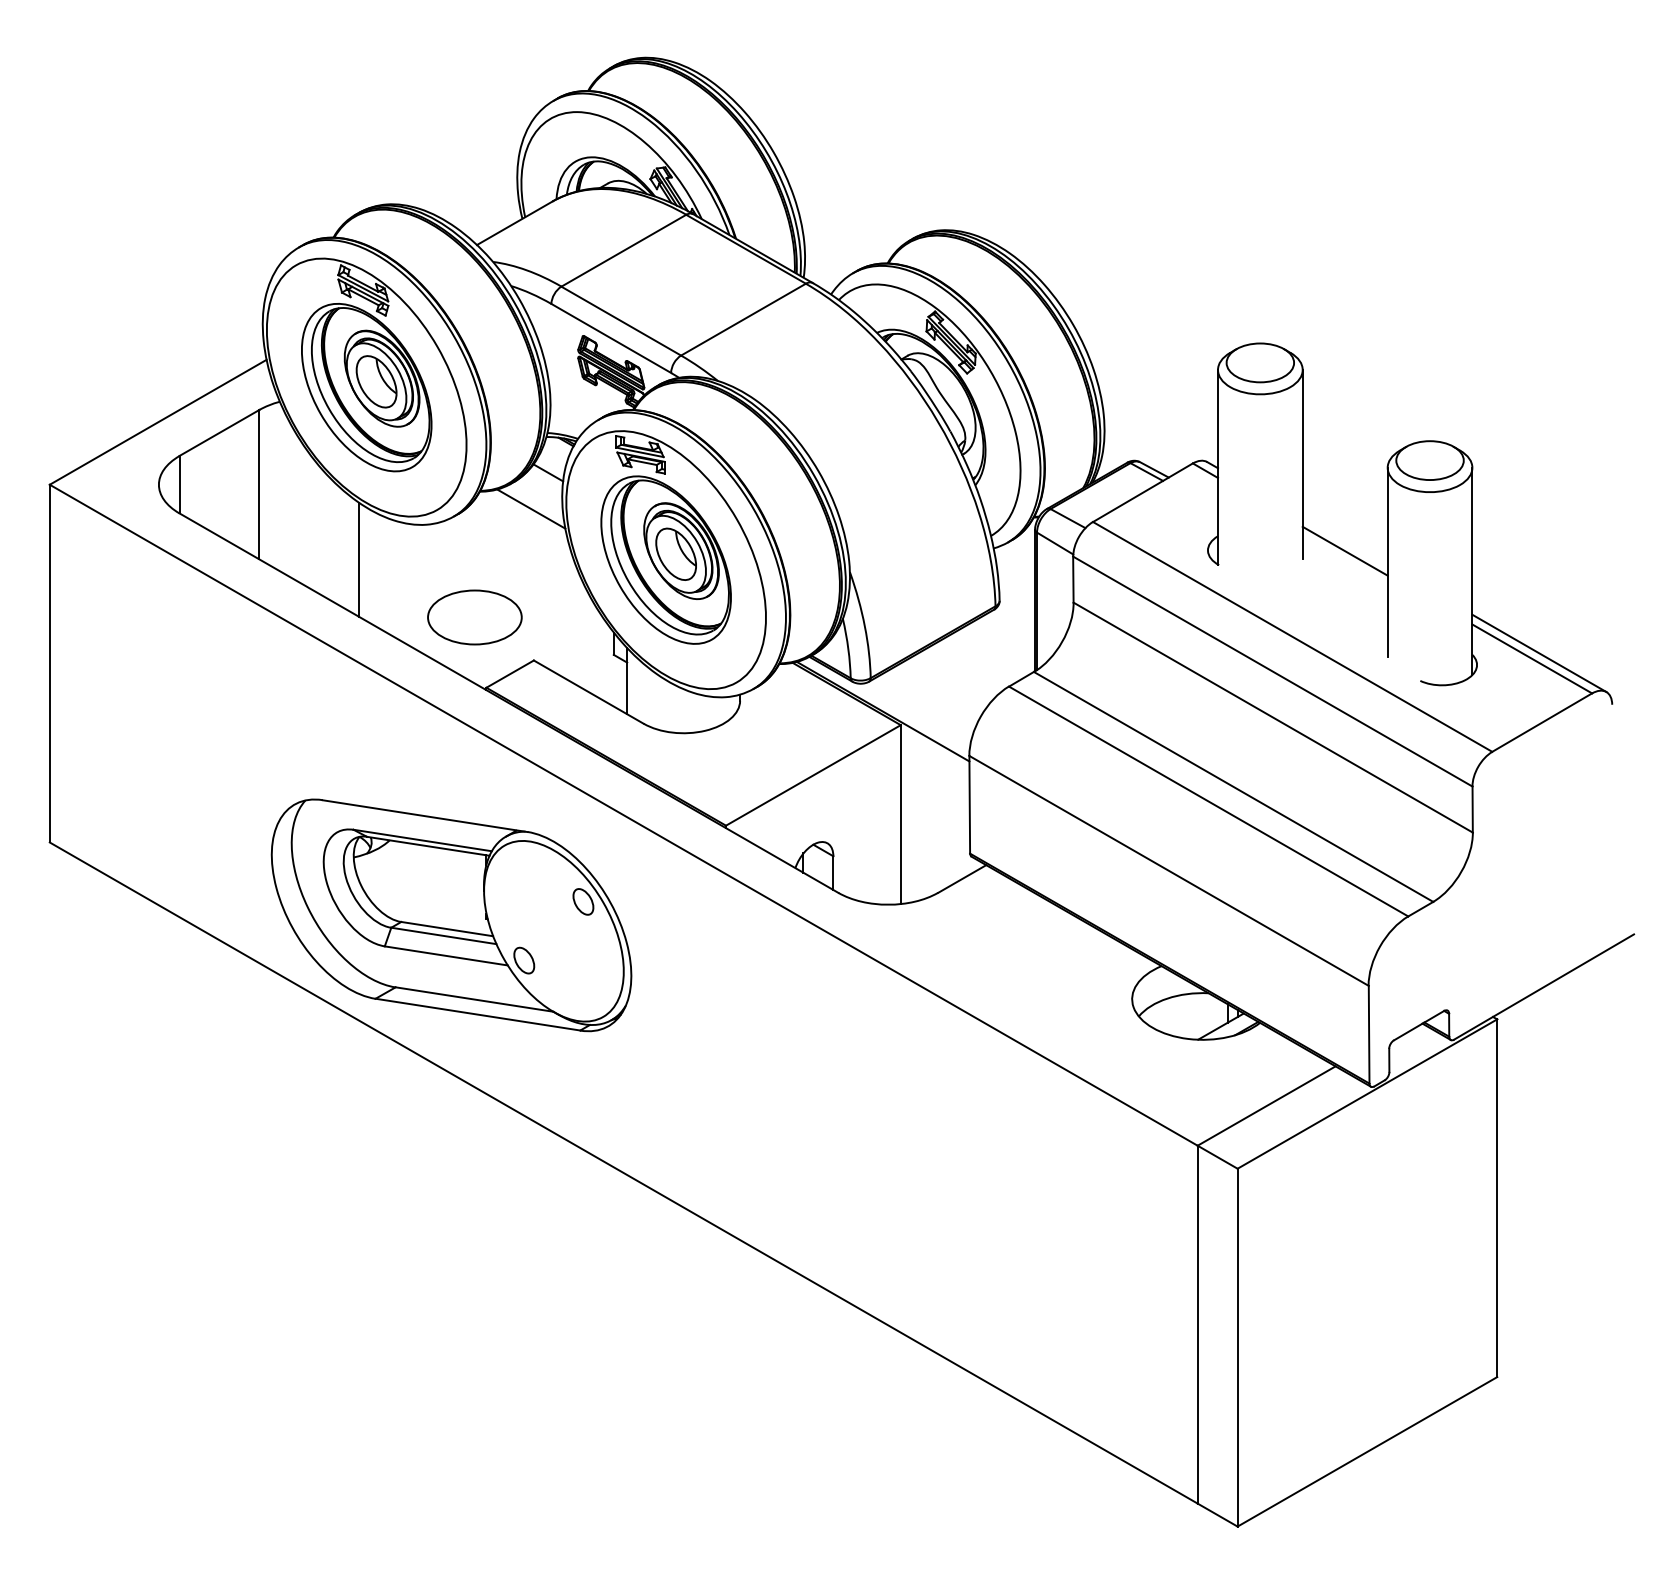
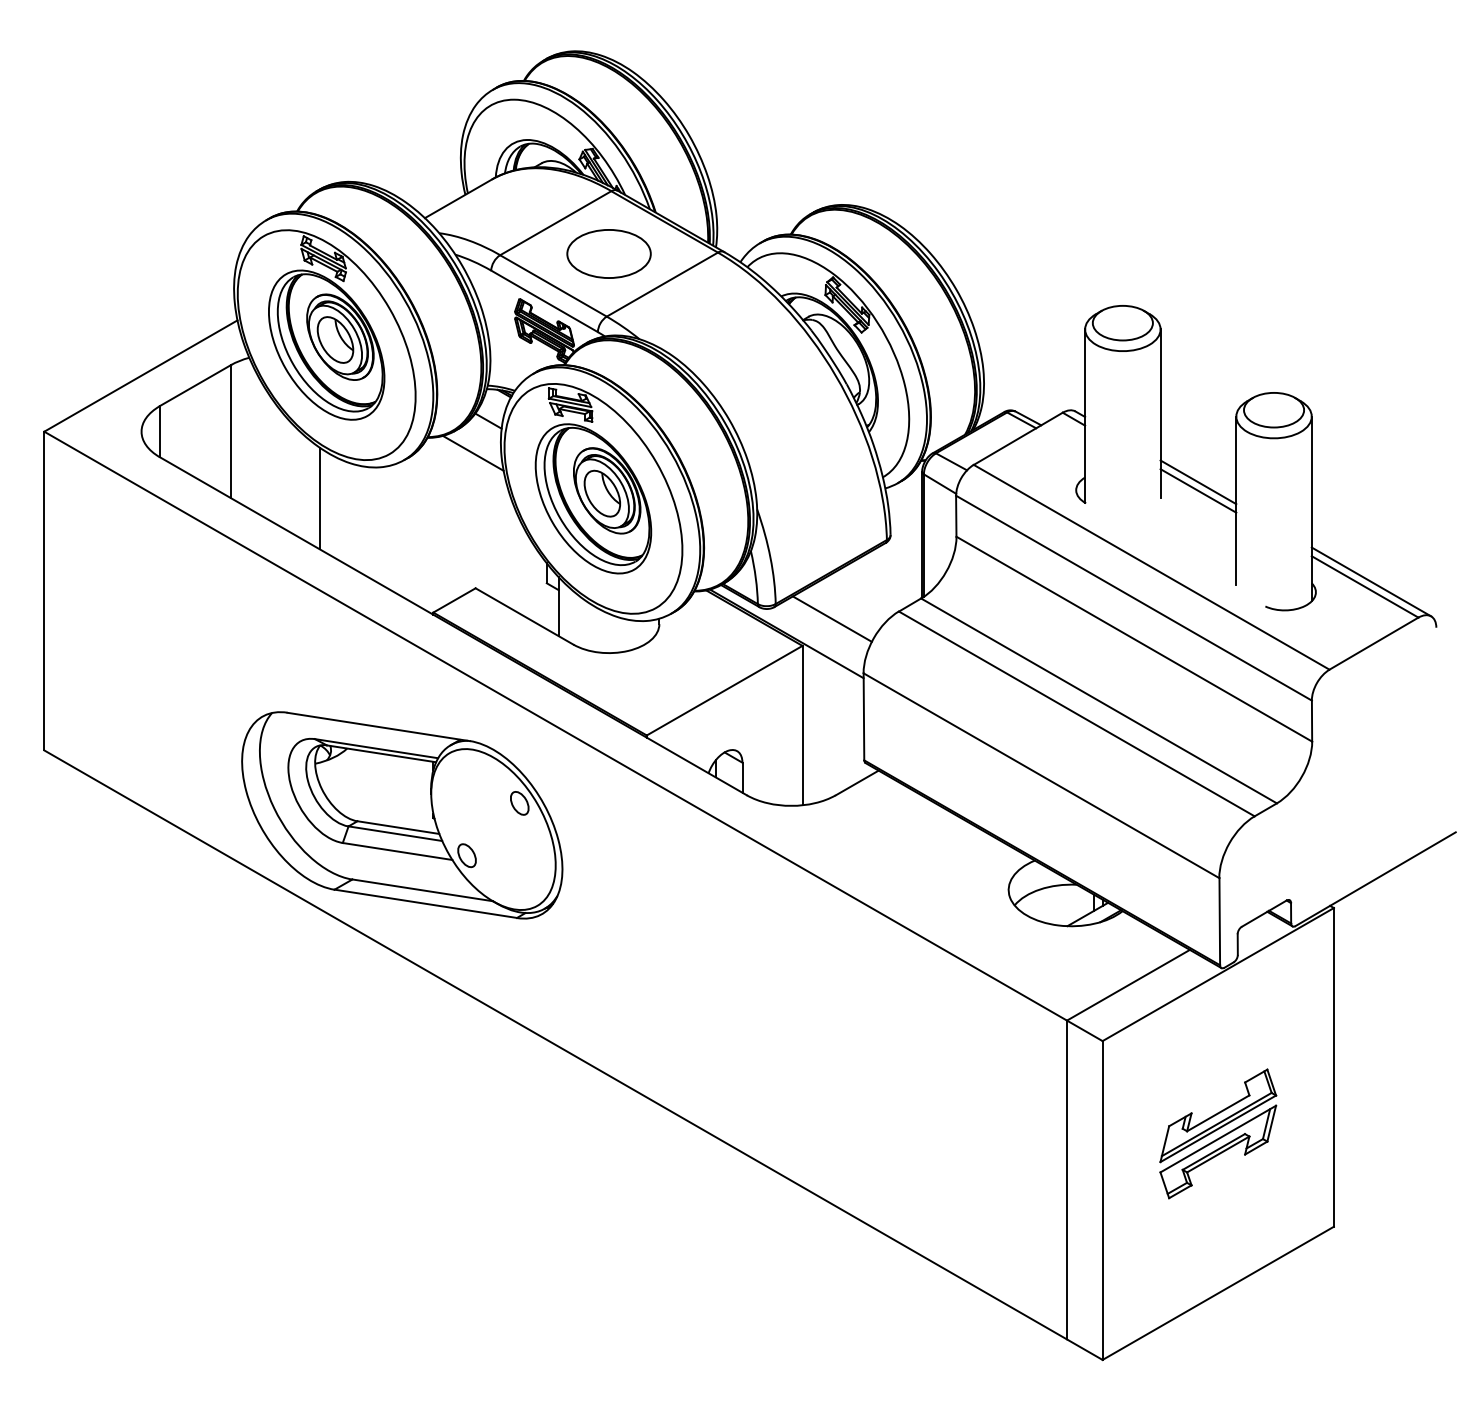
line: (1345, 541) -> (1198, 482), added
part: (474, 616) -> (608, 253), moved
line: (933, 694) -> (831, 618), added
part: (1367, 1272) -> (1218, 1133), added

